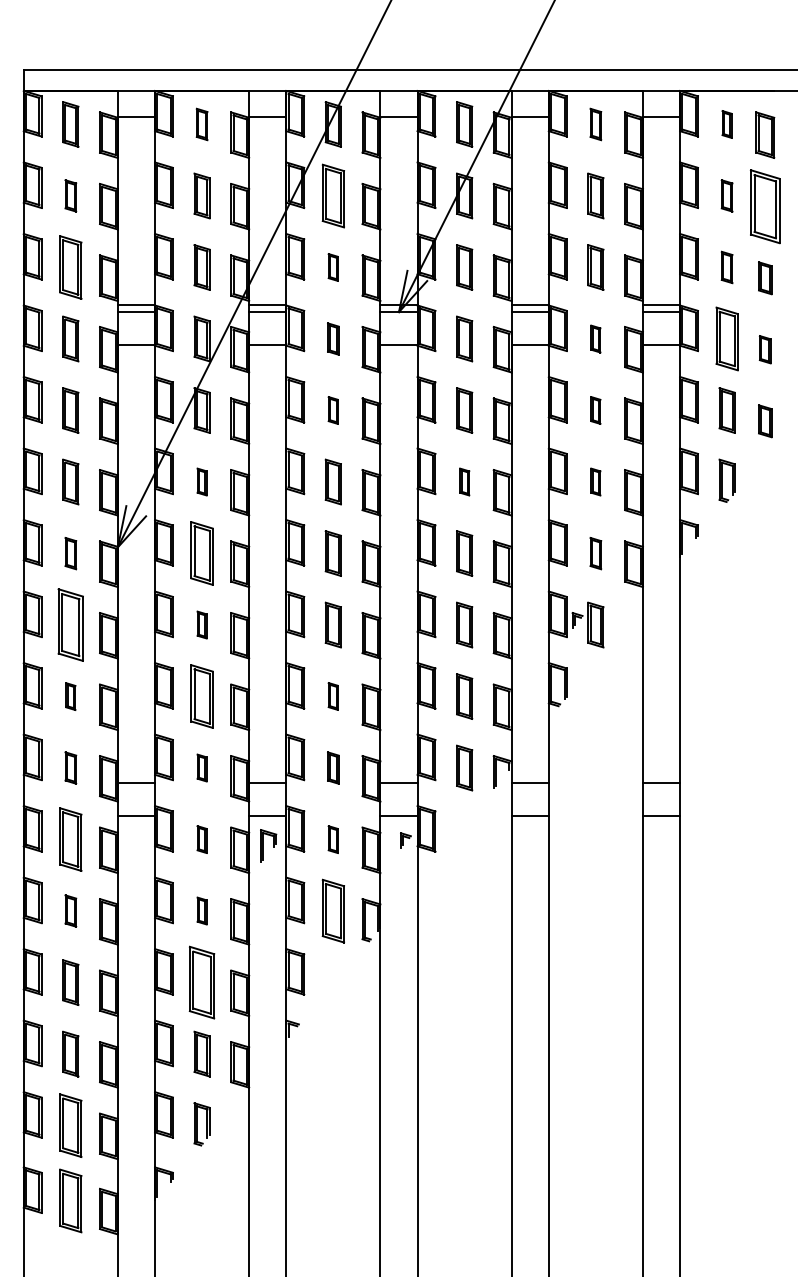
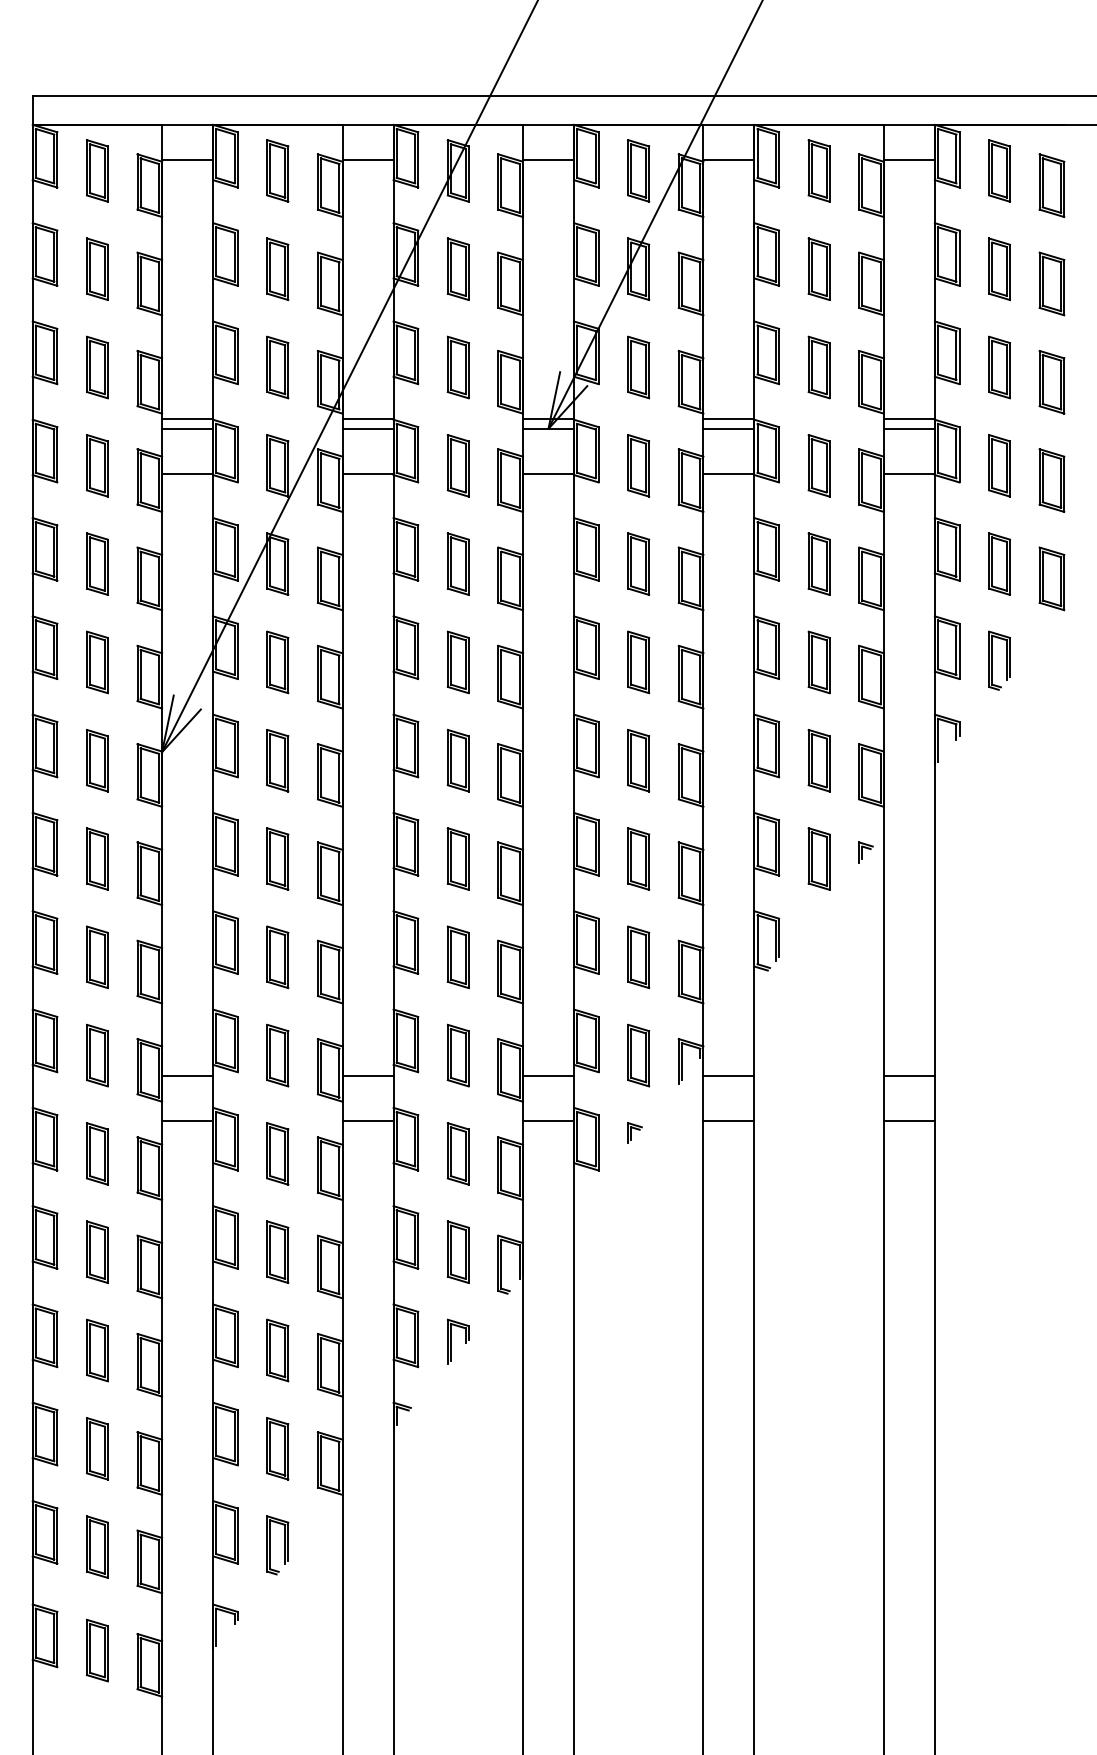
part: (201, 124) -> (277, 170), size x1.43
part: (595, 124) -> (818, 170), size x1.43
part: (727, 124) -> (999, 170), size x1.67
part: (70, 195) -> (97, 268), size x1.43
part: (332, 195) -> (457, 268), size x0.71
part: (727, 195) -> (999, 268), size x1.43
part: (764, 206) -> (1051, 283), size x0.62
part: (70, 267) -> (97, 367), size x0.71
part: (332, 267) -> (457, 367), size x1.67
part: (727, 267) -> (999, 367), size x1.43
part: (764, 278) -> (1051, 382), size x1.43
part: (332, 338) -> (457, 465), size x1.43
part: (595, 338) -> (818, 465), size x1.67
part: (727, 338) -> (999, 465), size x0.71
part: (764, 349) -> (1051, 480), size x1.67
part: (332, 410) -> (457, 563), size x1.67
part: (595, 410) -> (818, 563), size x1.67
part: (764, 420) -> (1051, 578), size x1.43
part: (201, 482) -> (277, 662), size x1.67
part: (464, 482) -> (638, 662), size x1.67
part: (595, 482) -> (818, 662), size x1.67
part: (70, 553) -> (97, 760), size x1.43
part: (201, 553) -> (277, 760), size x0.71
part: (595, 553) -> (818, 760), size x1.43
part: (577, 620) -> (865, 852), moved
part: (70, 624) -> (97, 858), size x0.62
part: (201, 624) -> (277, 858), size x1.67
part: (332, 695) -> (457, 956), size x1.67
part: (70, 696) -> (97, 957), size x1.67
part: (201, 696) -> (277, 957), size x0.71
part: (70, 767) -> (97, 1055), size x1.43
part: (201, 767) -> (277, 1055), size x1.67
part: (332, 767) -> (457, 1055), size x1.43
part: (70, 839) -> (97, 1153), size x0.71
part: (201, 839) -> (277, 1153), size x1.67
part: (332, 839) -> (457, 1153), size x1.67
part: (405, 840) -> (634, 1132), moved
part: (268, 845) -> (457, 1341), moved
part: (70, 910) -> (97, 1251), size x1.43
part: (201, 910) -> (277, 1251), size x1.67
part: (332, 910) -> (457, 1251), size x0.71
part: (201, 982) -> (277, 1350), size x0.62
part: (70, 1125) -> (97, 1546), size x0.71
part: (70, 1200) -> (97, 1650), size x0.71

